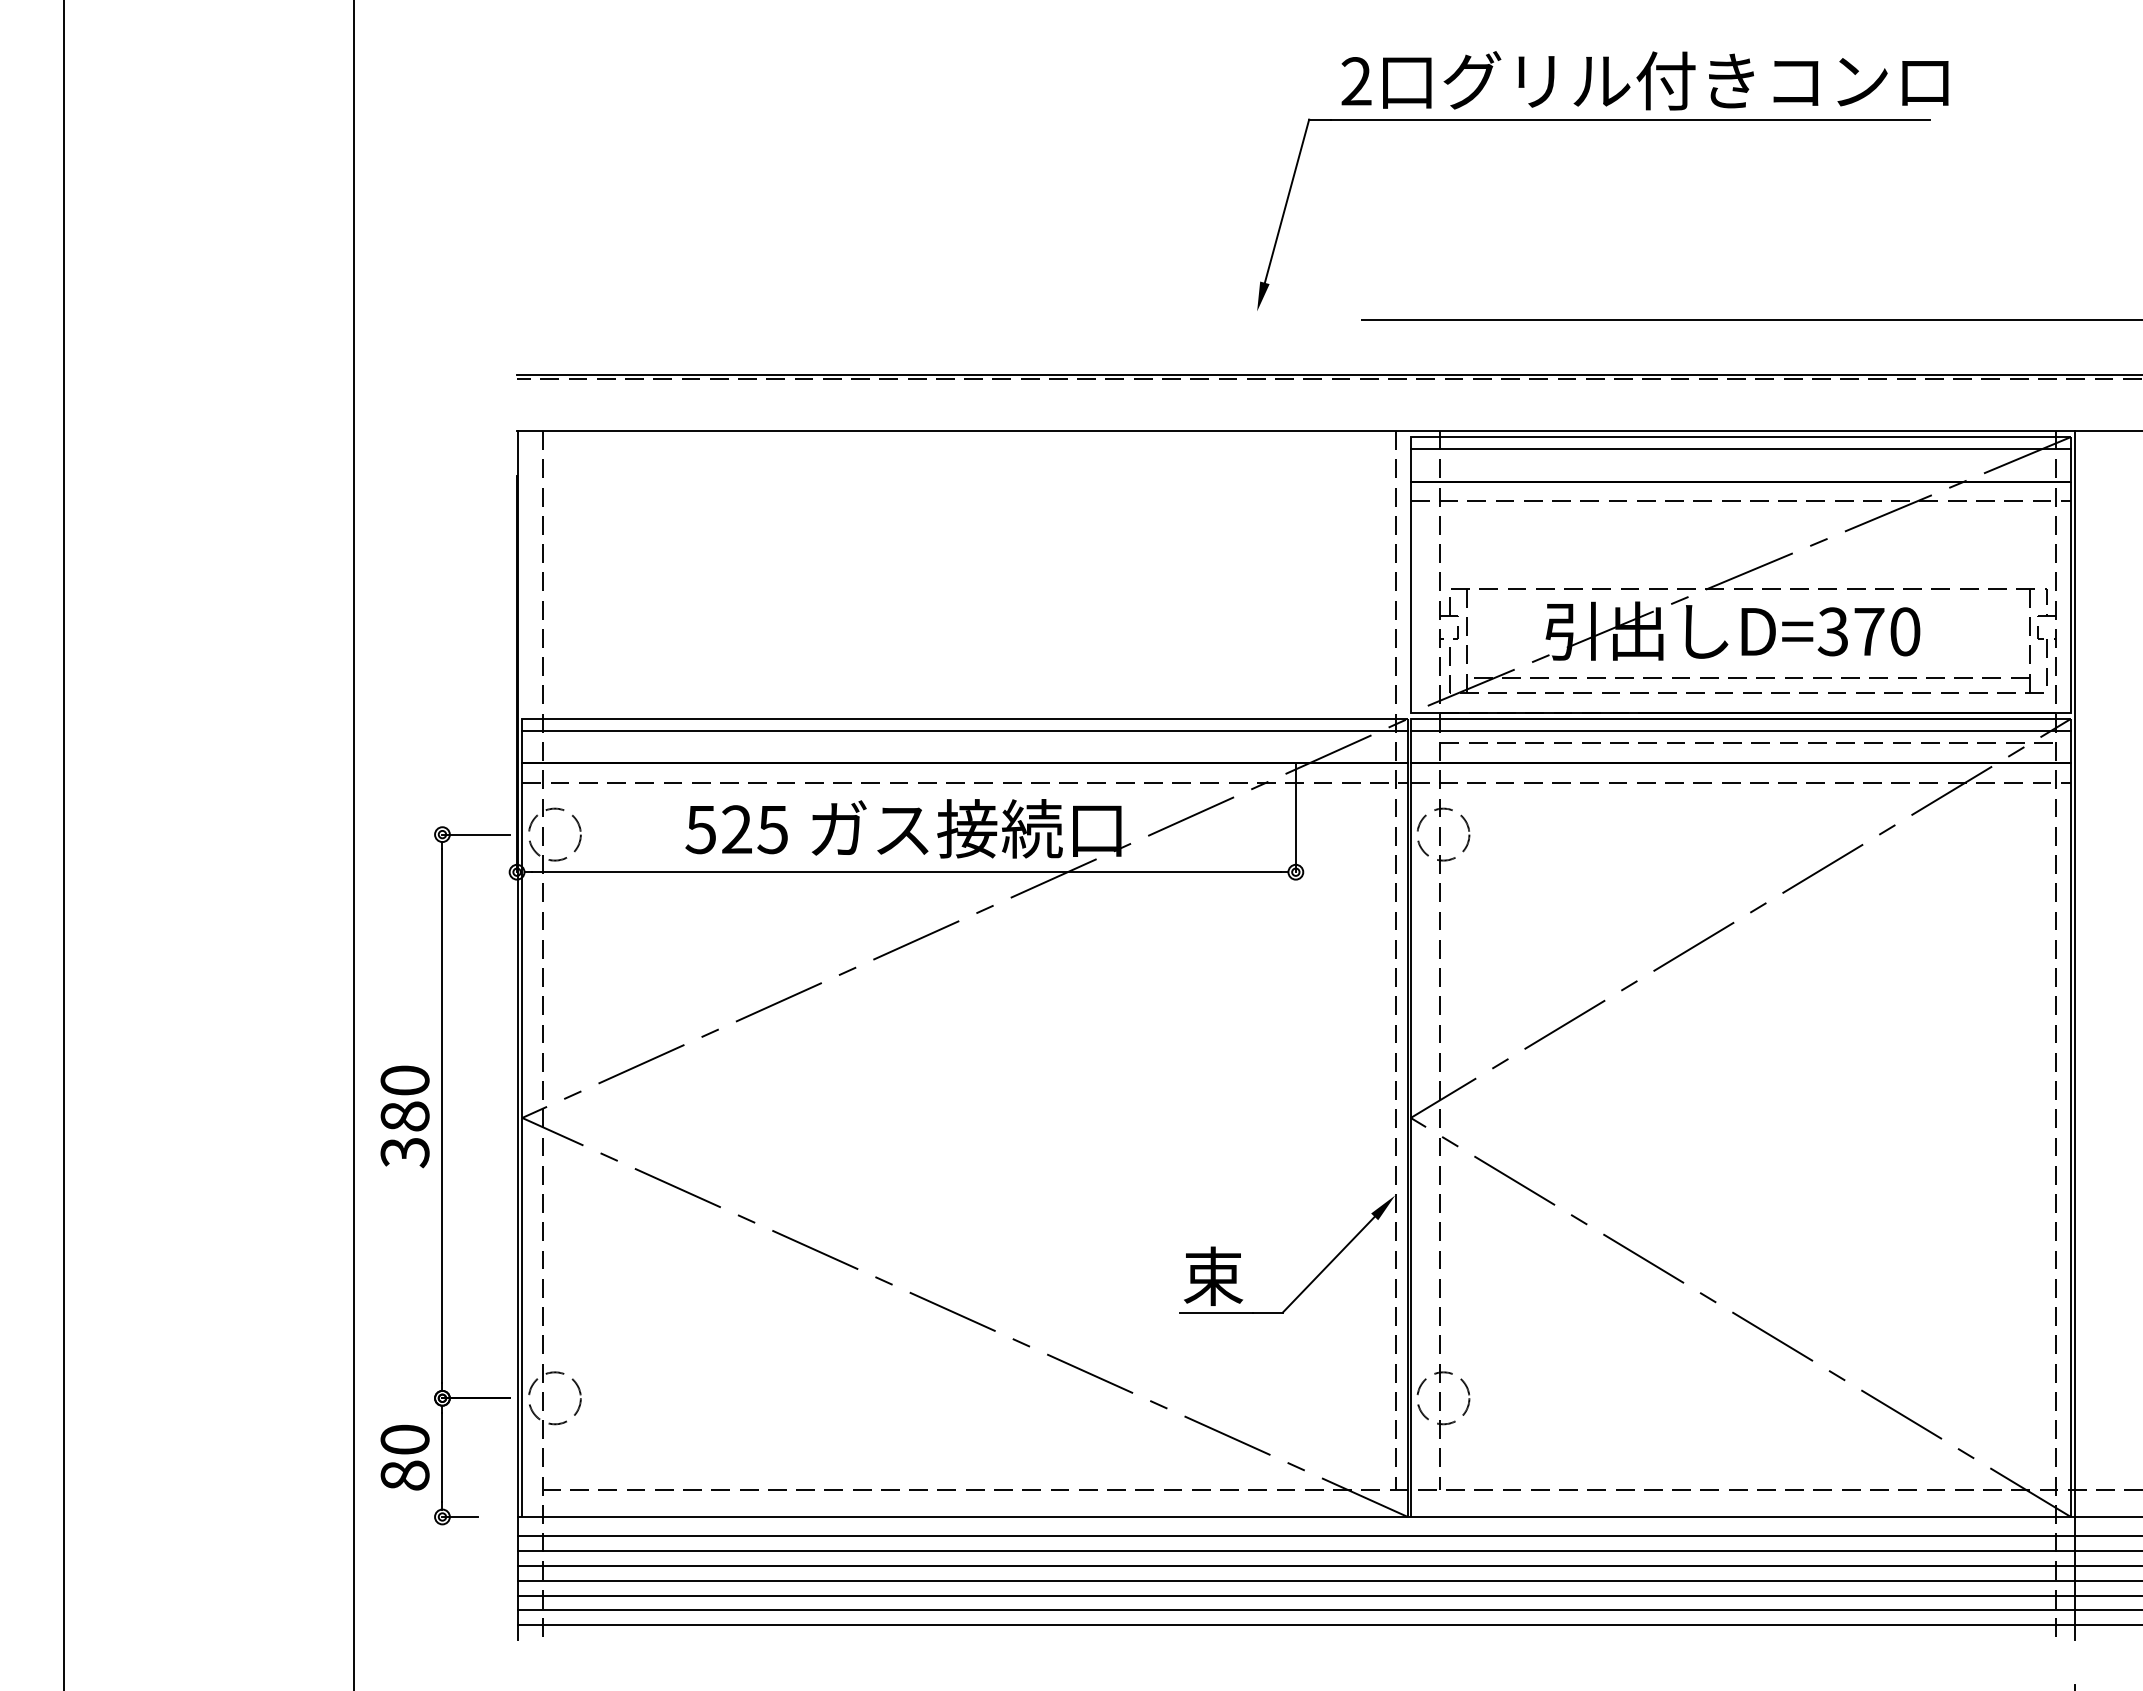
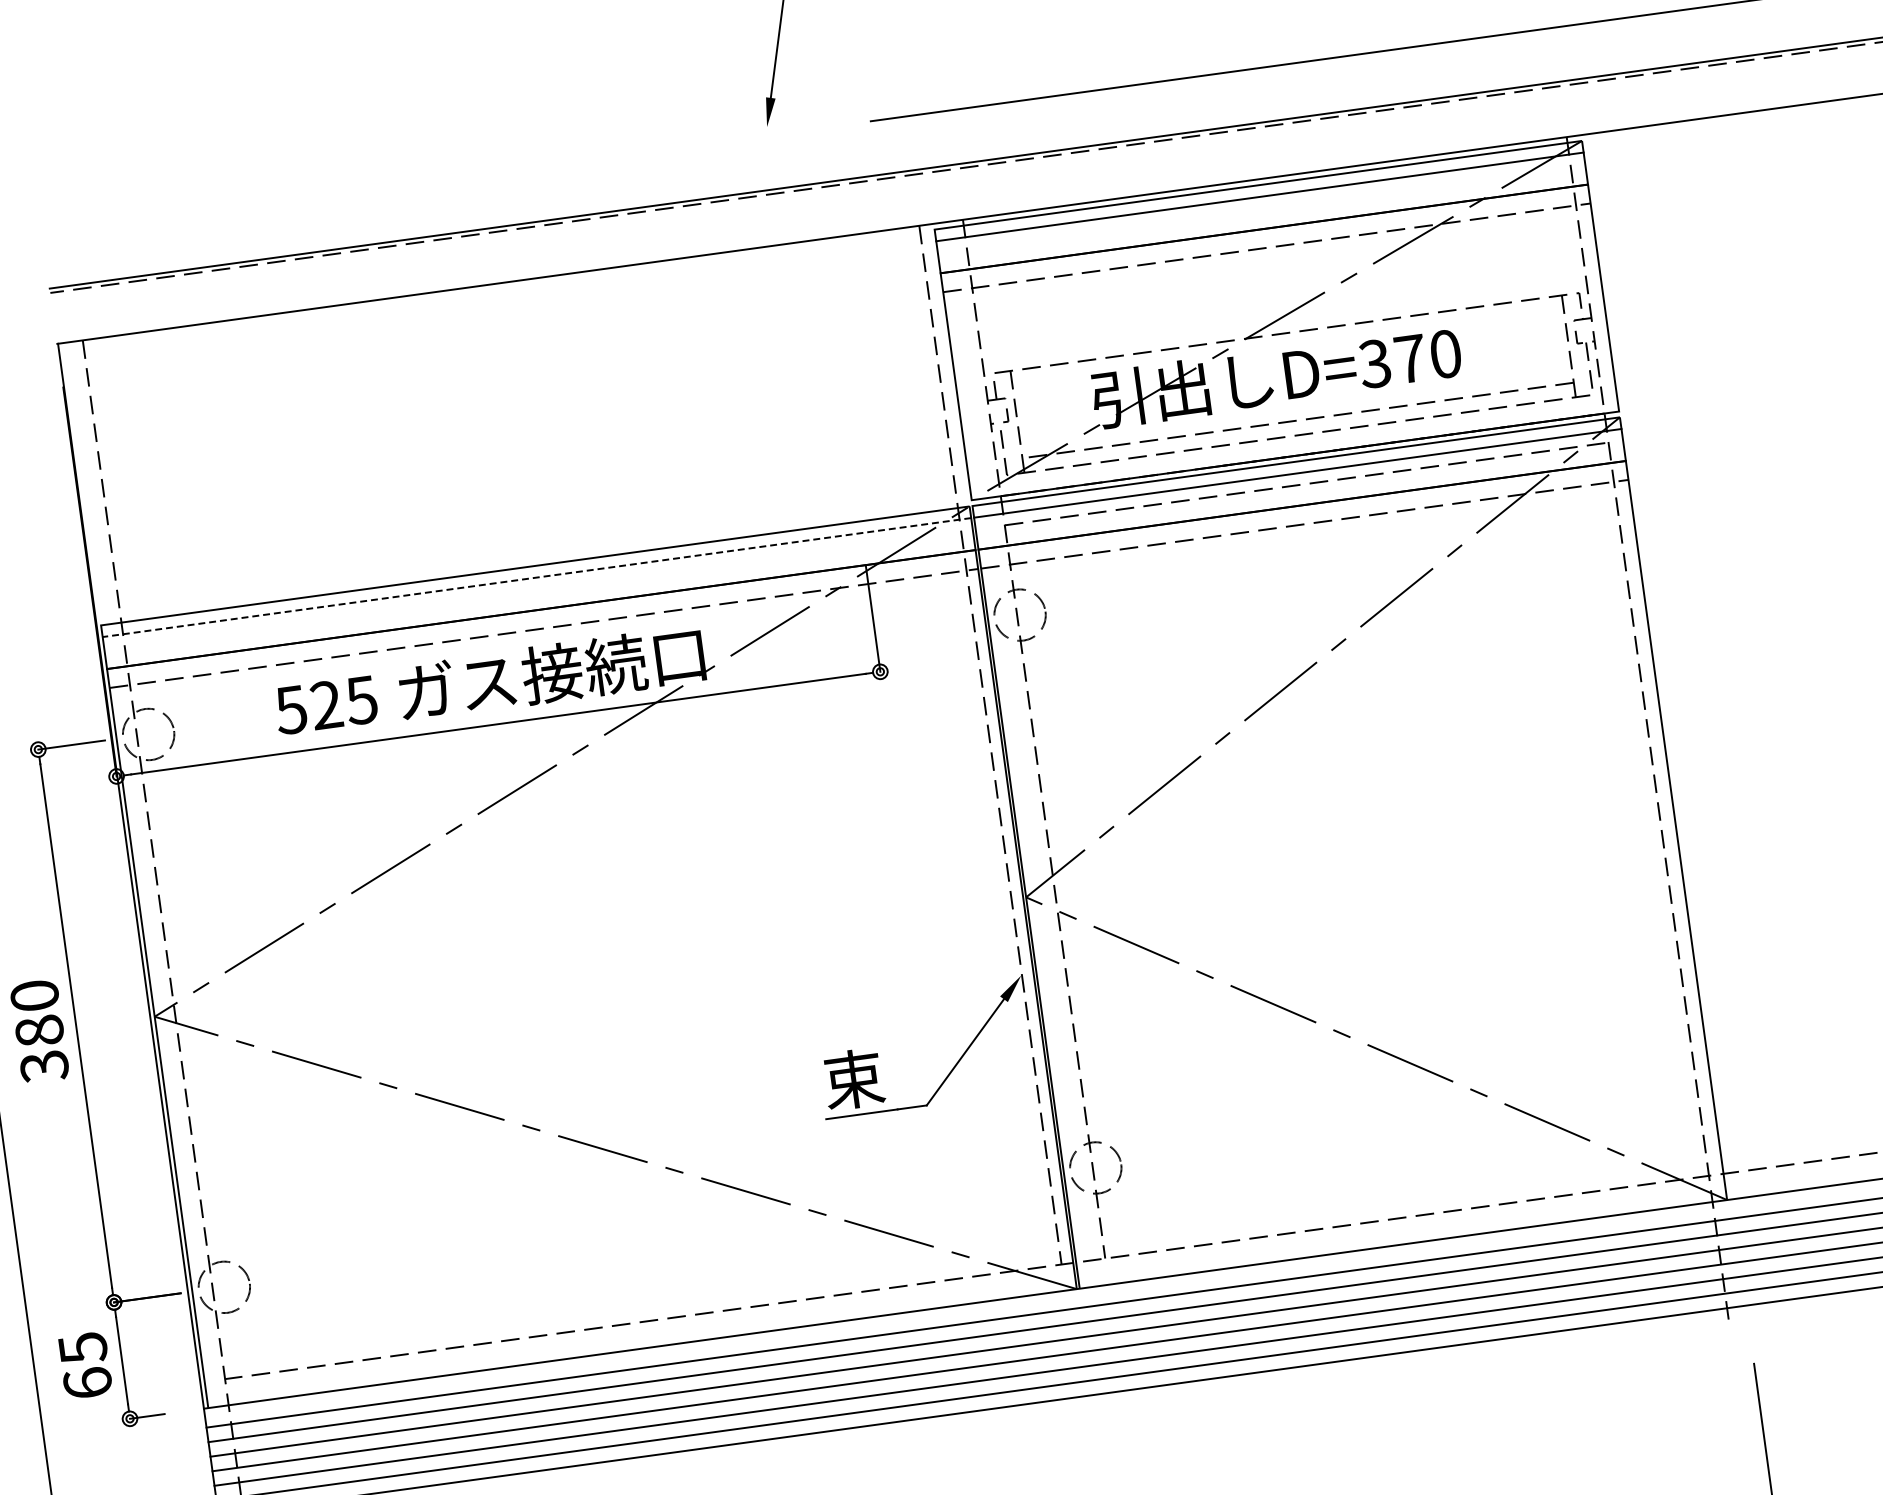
line: (965, 730) -> (537, 577), solid -> dashed
line: (2075, 1035) -> (1666, 727), removed
text: (404, 1457) -> (84, 1365), 80 -> 65

